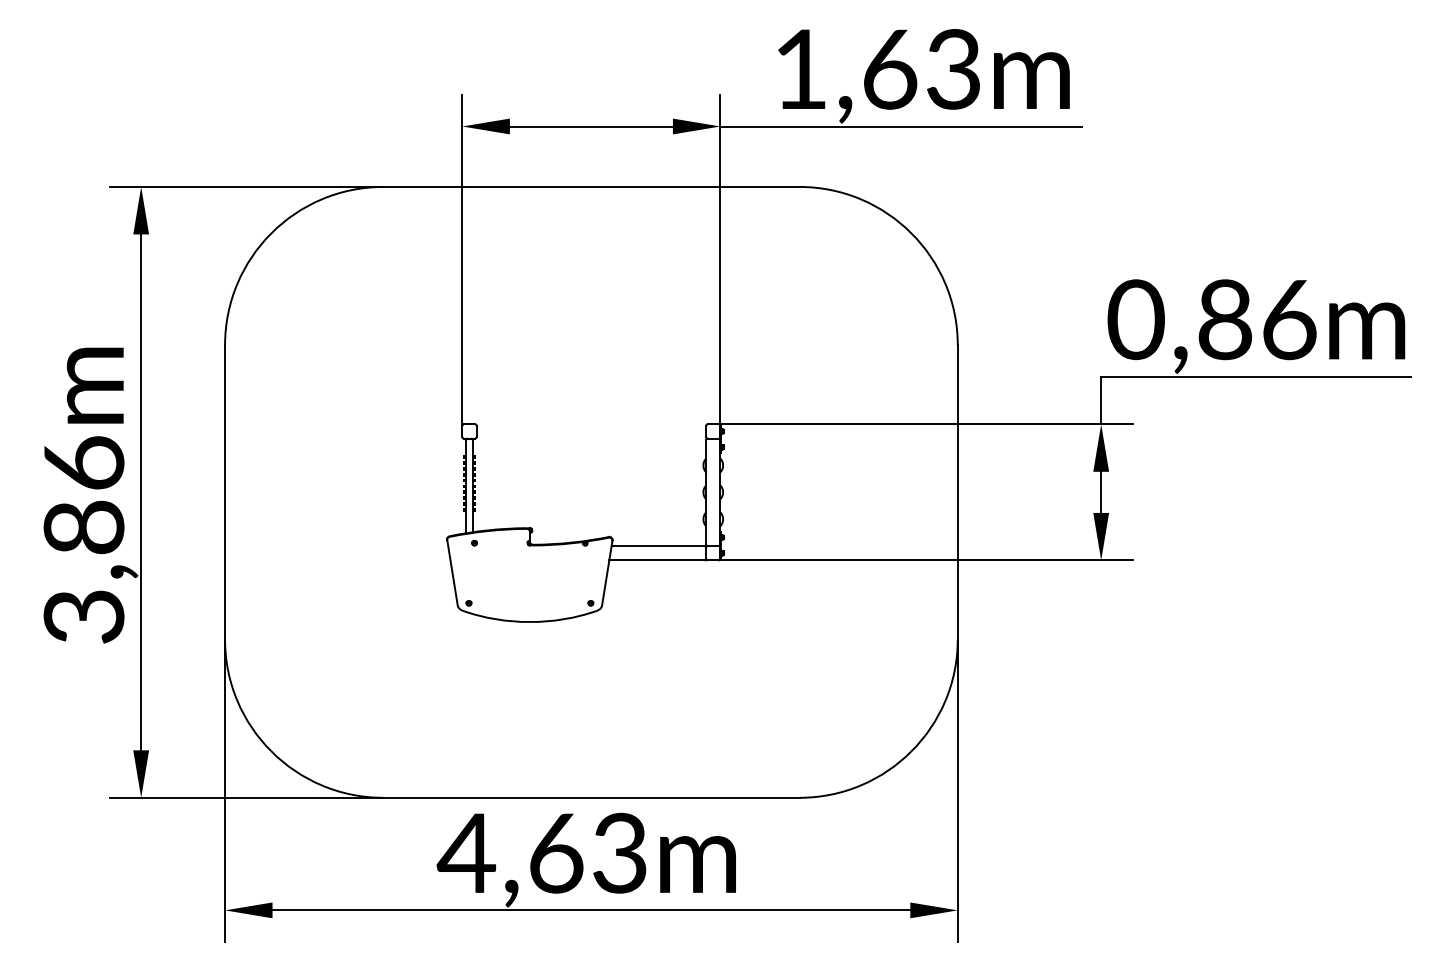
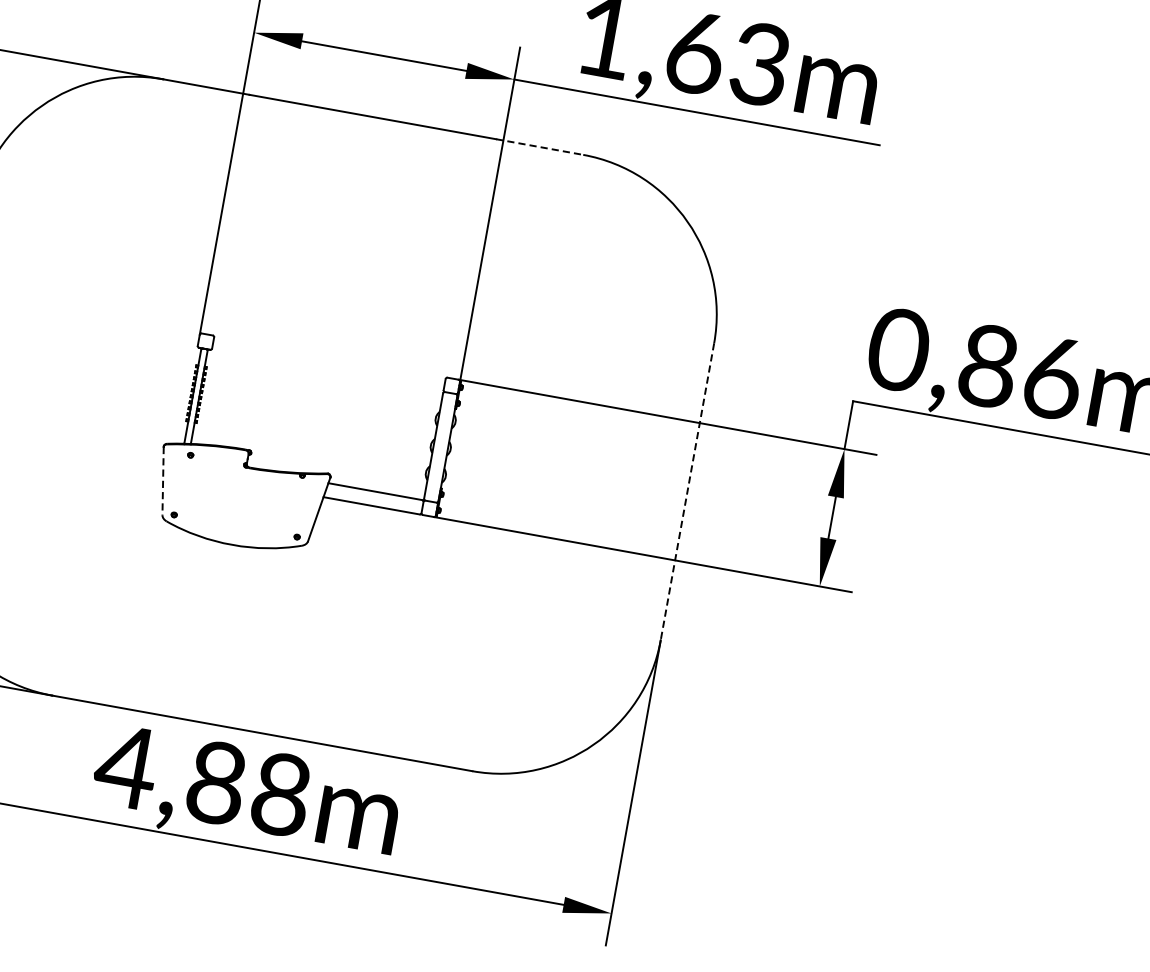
line: (756, 186) -> (539, 146), solid -> dashed
line: (957, 492) -> (687, 491), solid -> dashed
line: (452, 573) -> (162, 481), solid -> dashed
text: (587, 852) -> (248, 787), 4,63m -> 4,88m

